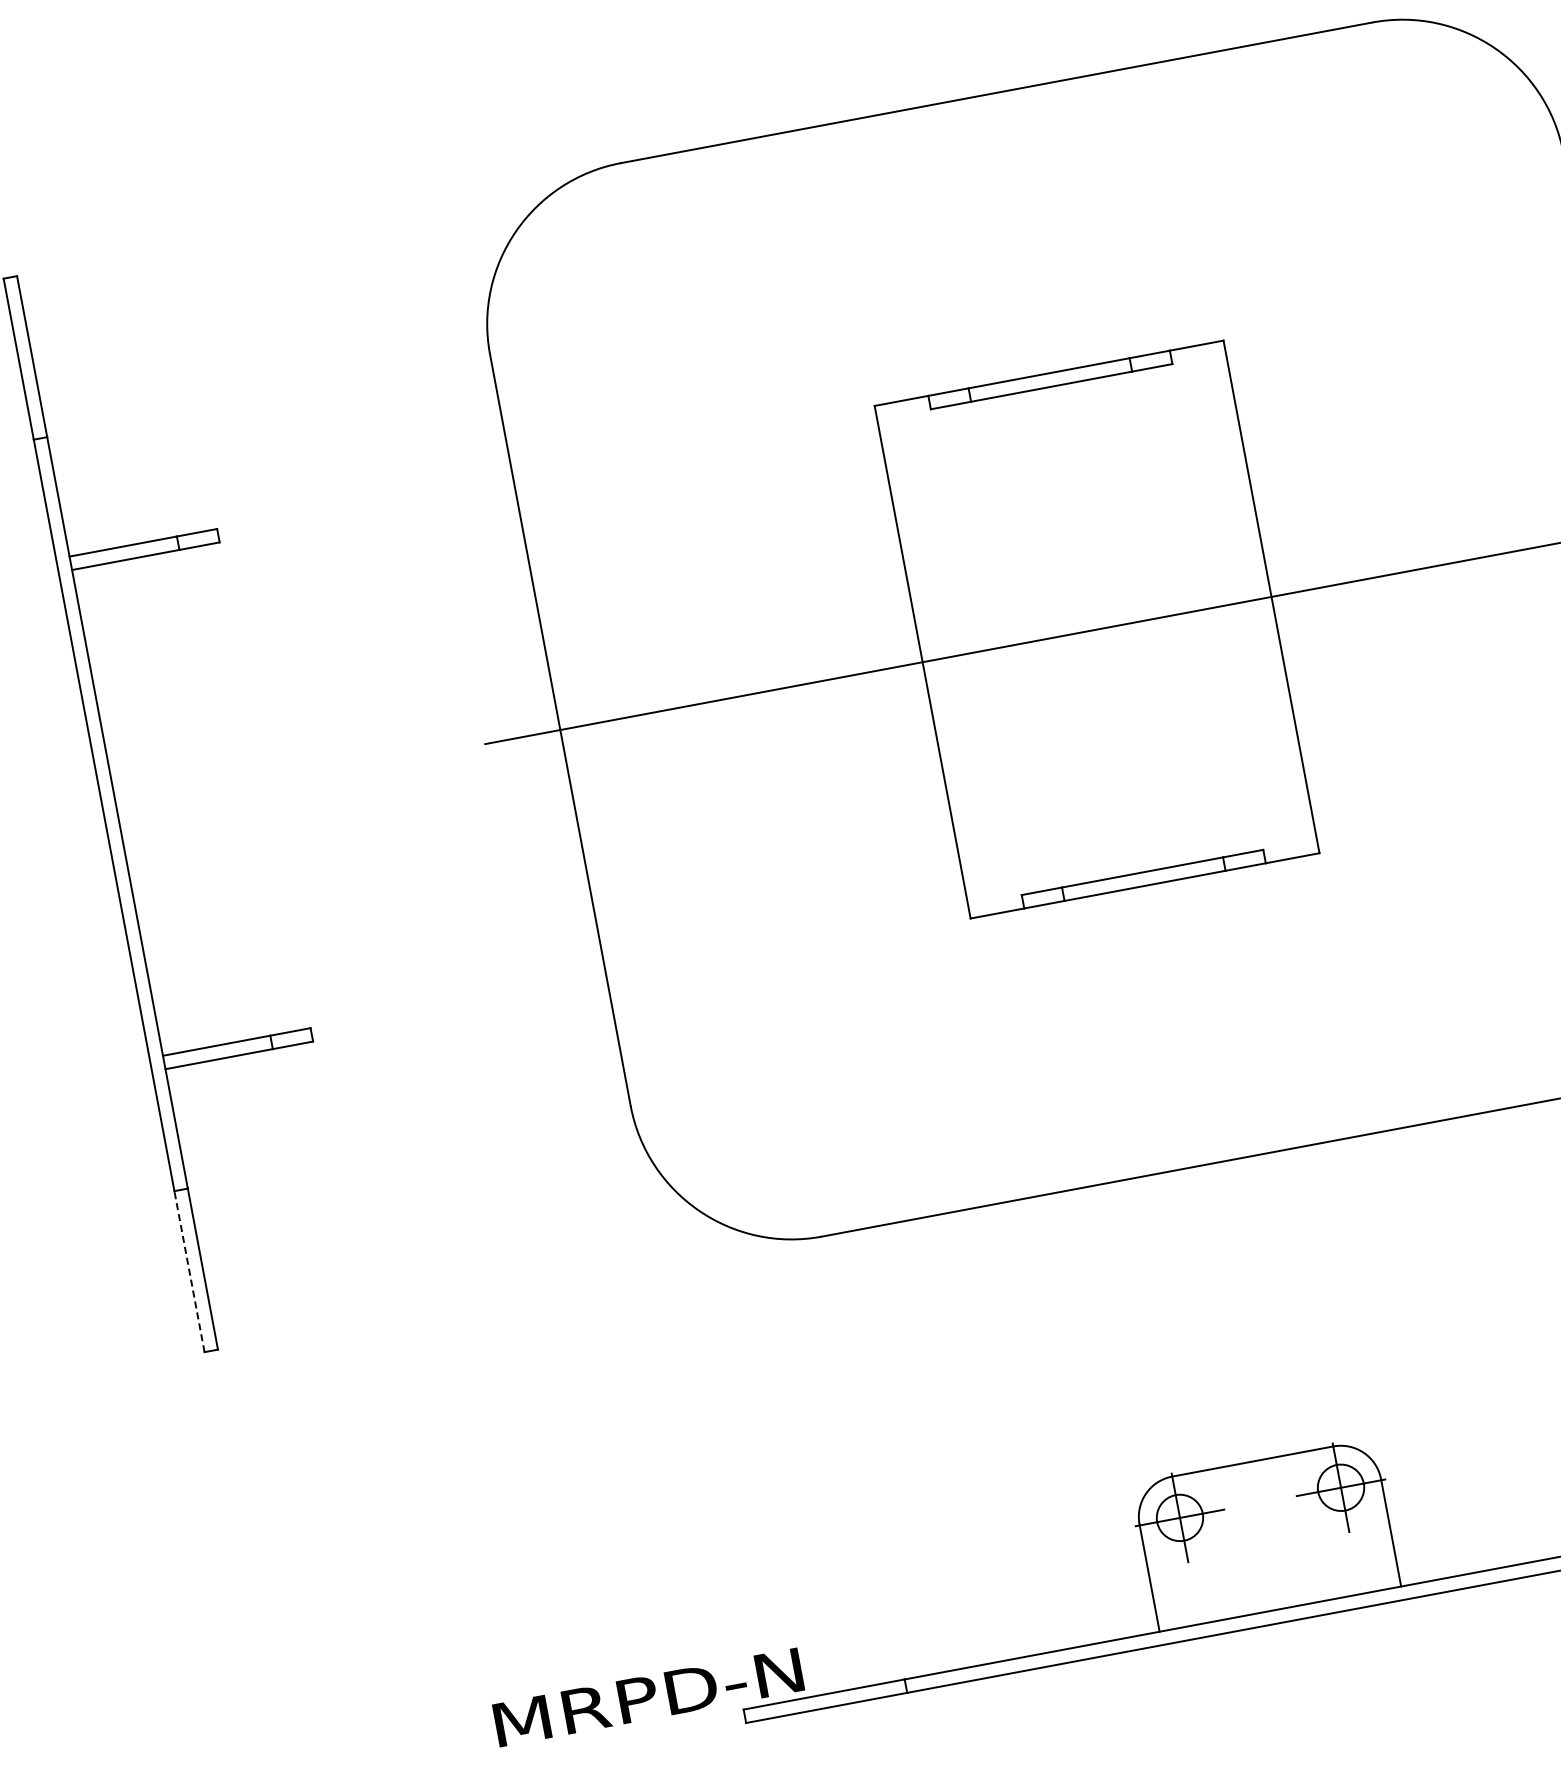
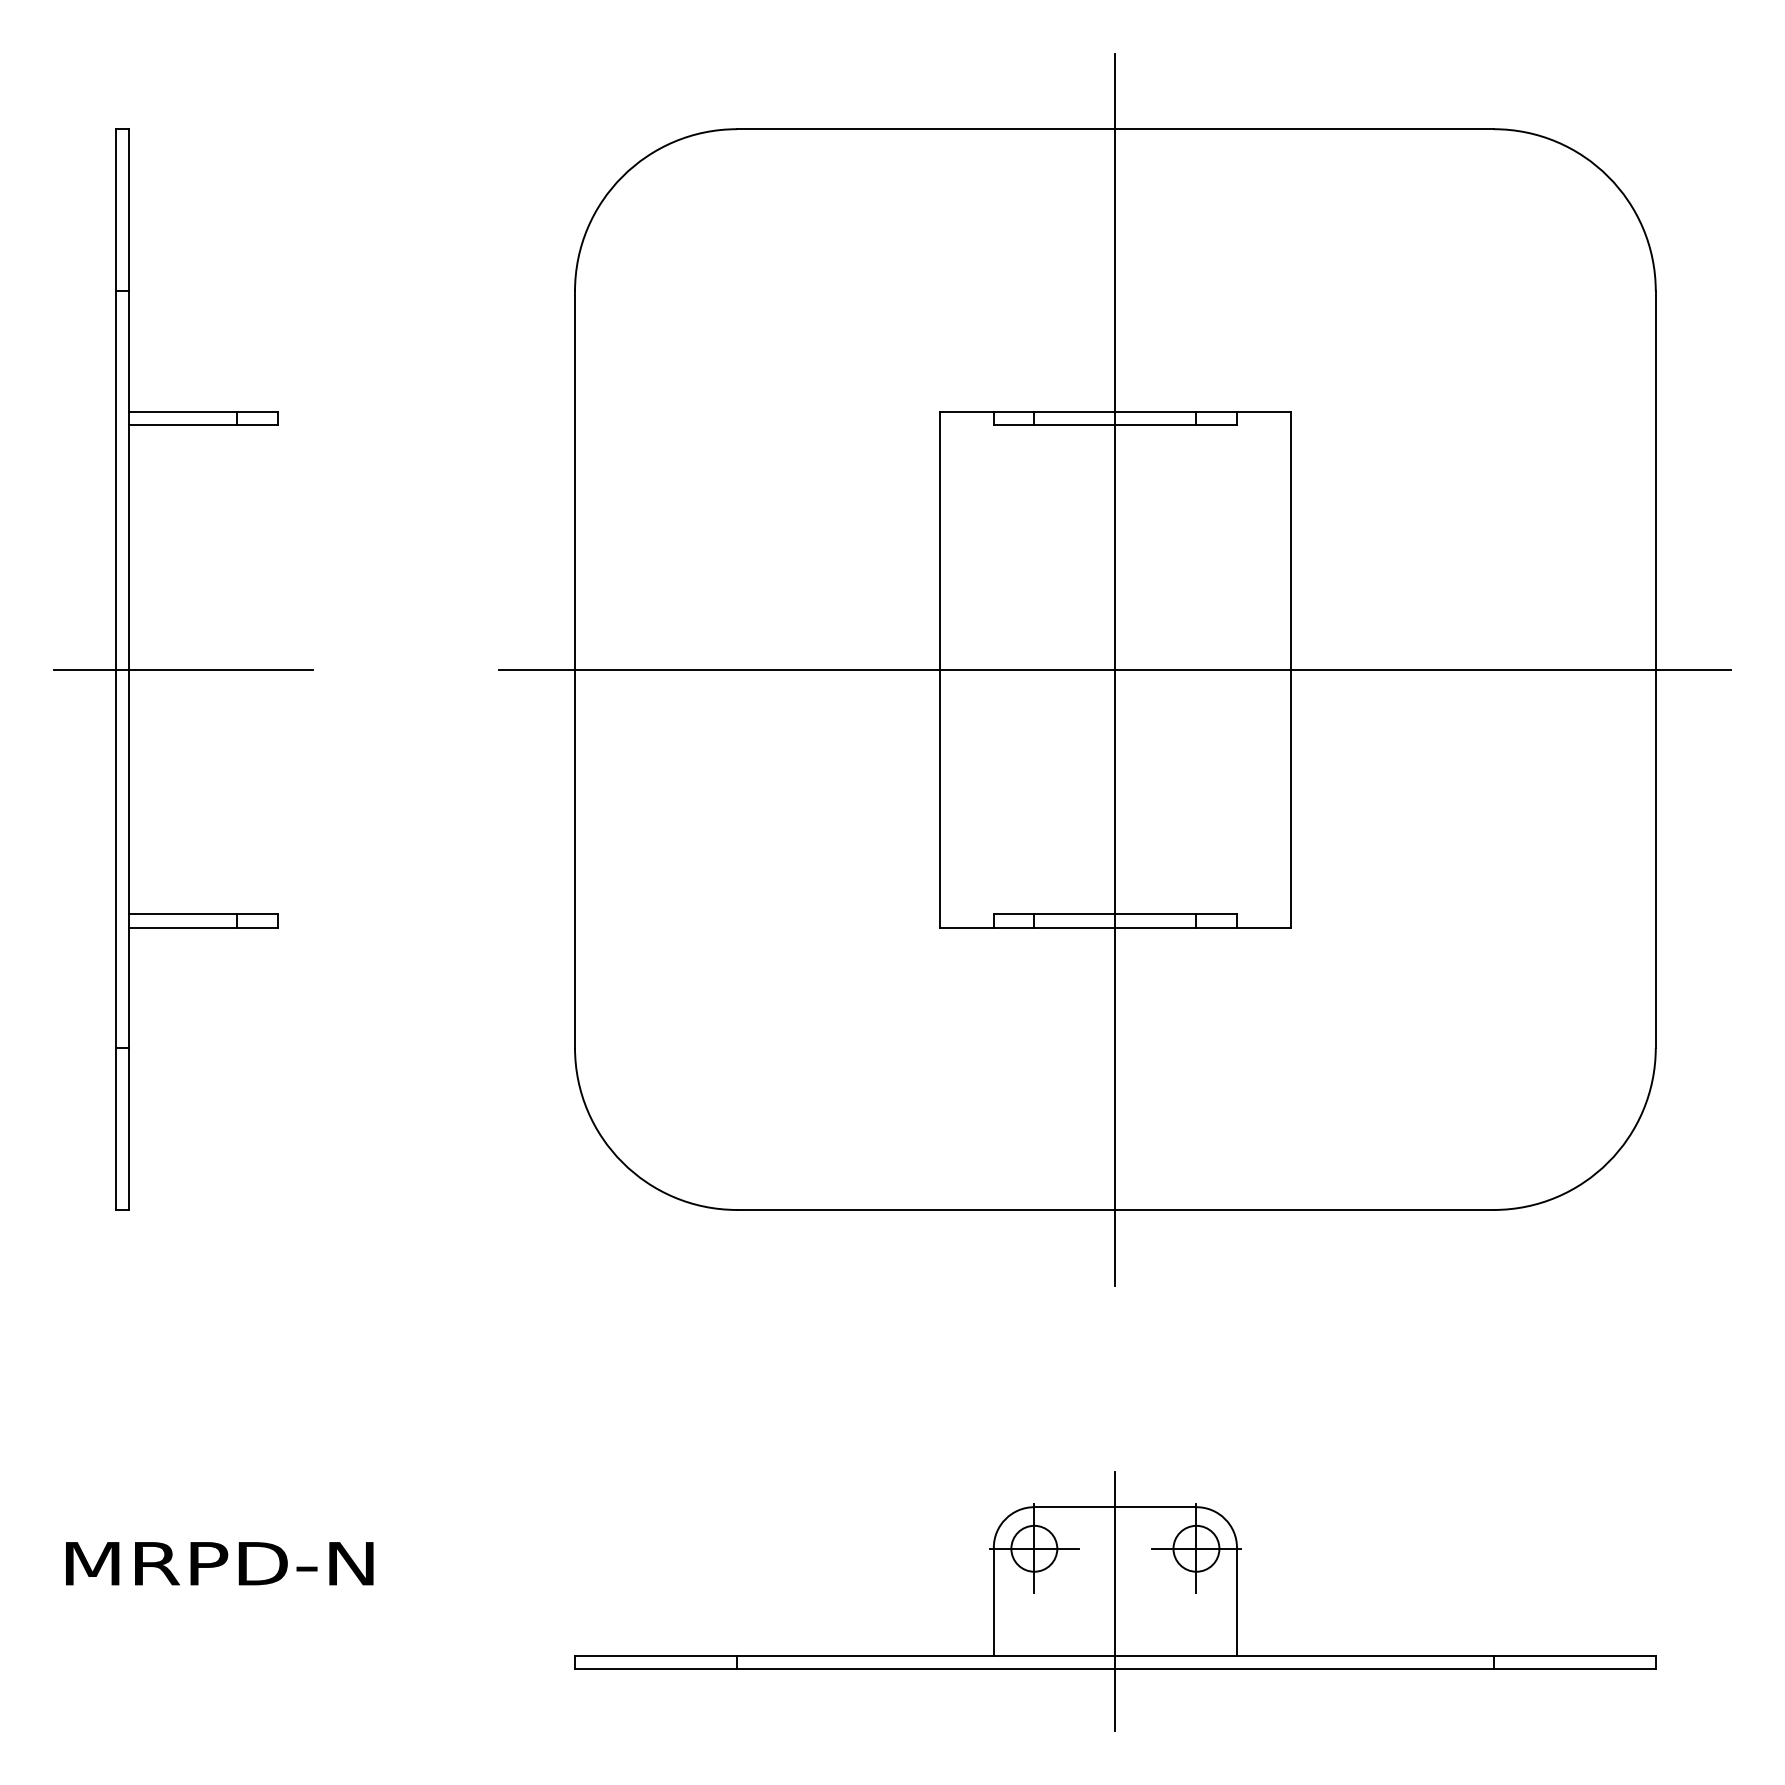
line: (1097, 629) -> (1115, 669), added
line: (170, 802) -> (182, 669), added
line: (189, 1271) -> (115, 1128), dashed -> solid
line: (1270, 1555) -> (1115, 1601), added
text: (648, 1697) -> (219, 1563), moved

